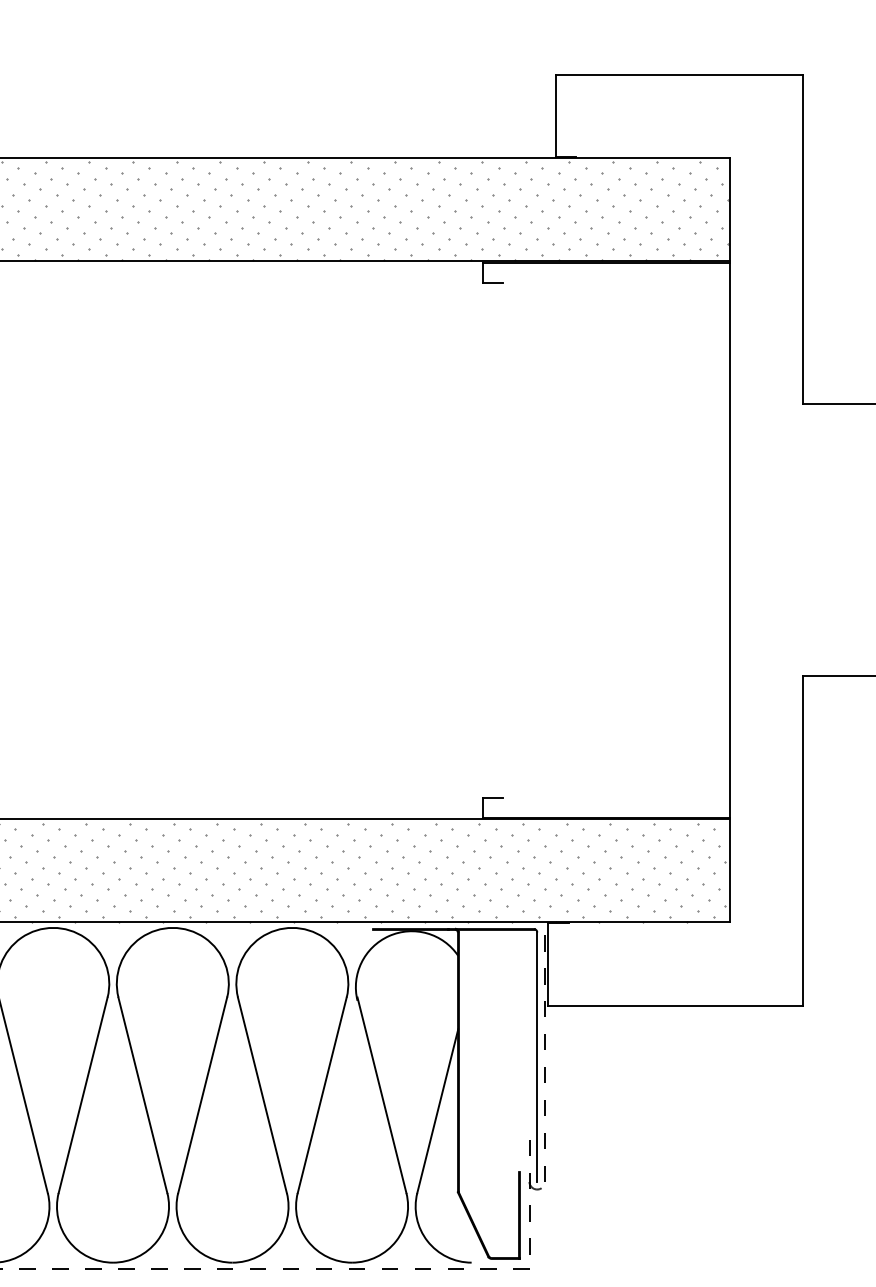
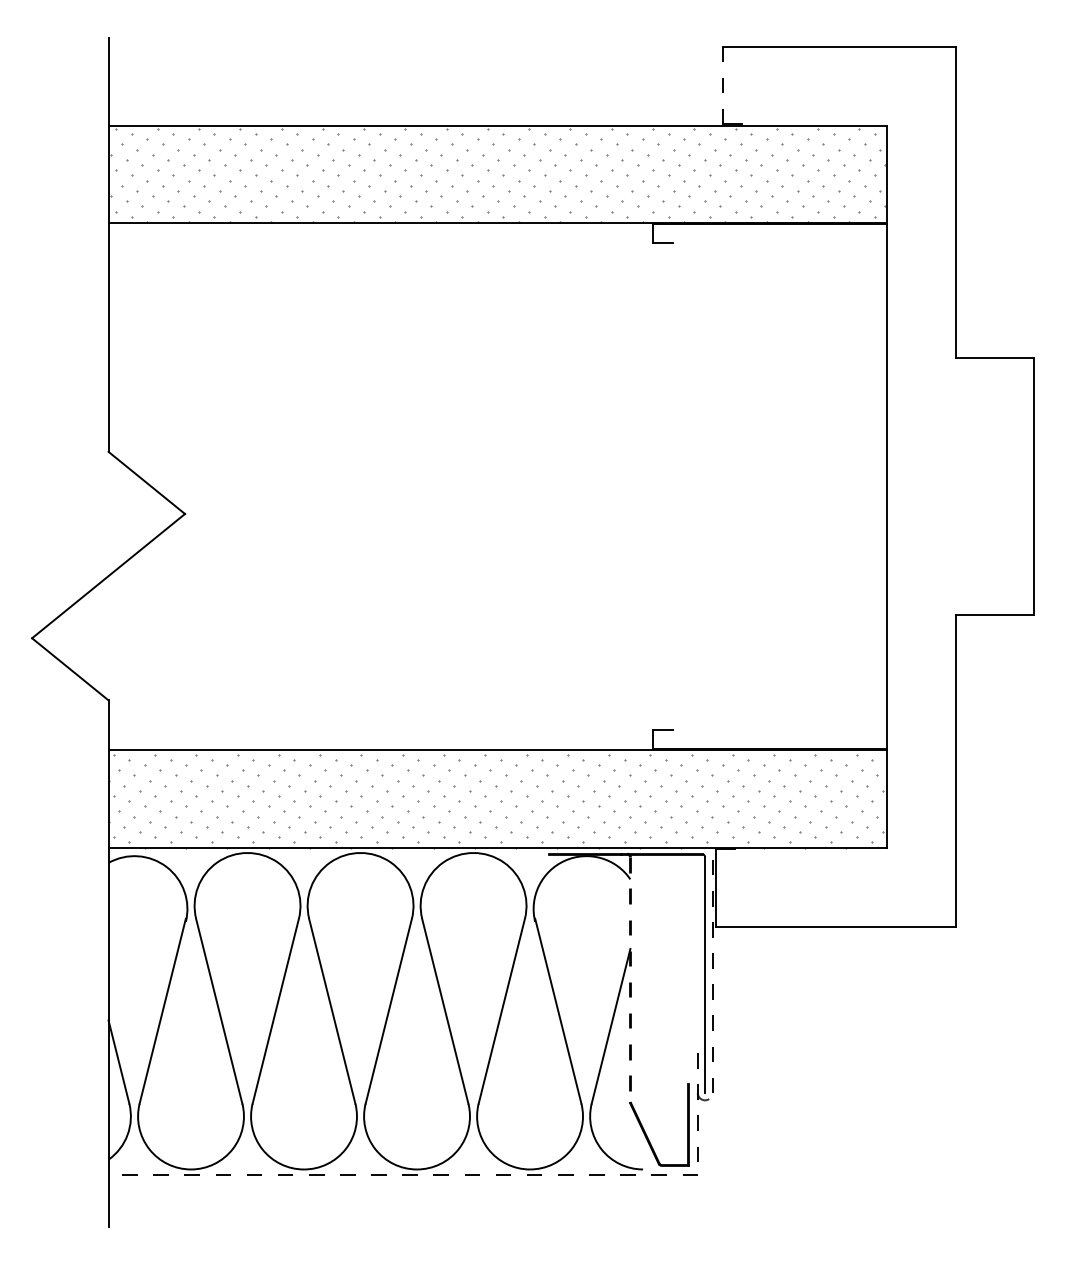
line: (555, 116) -> (722, 85), solid -> dashed
line: (458, 1062) -> (630, 980), solid -> dashed

